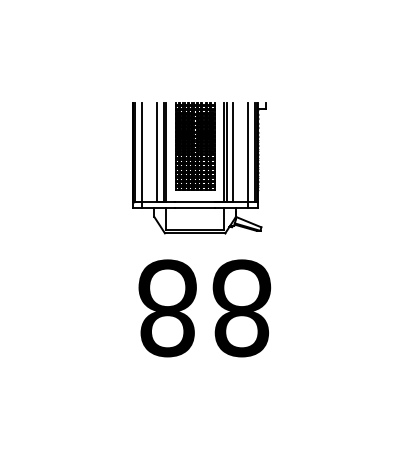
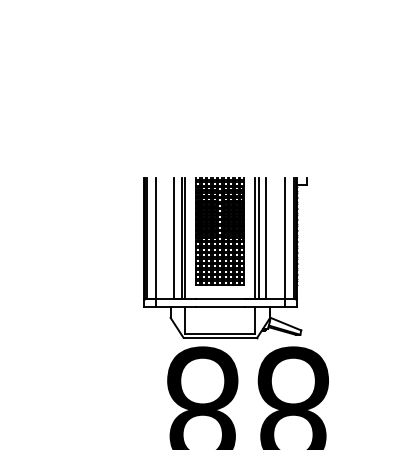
part: (199, 168) -> (225, 258), moved

